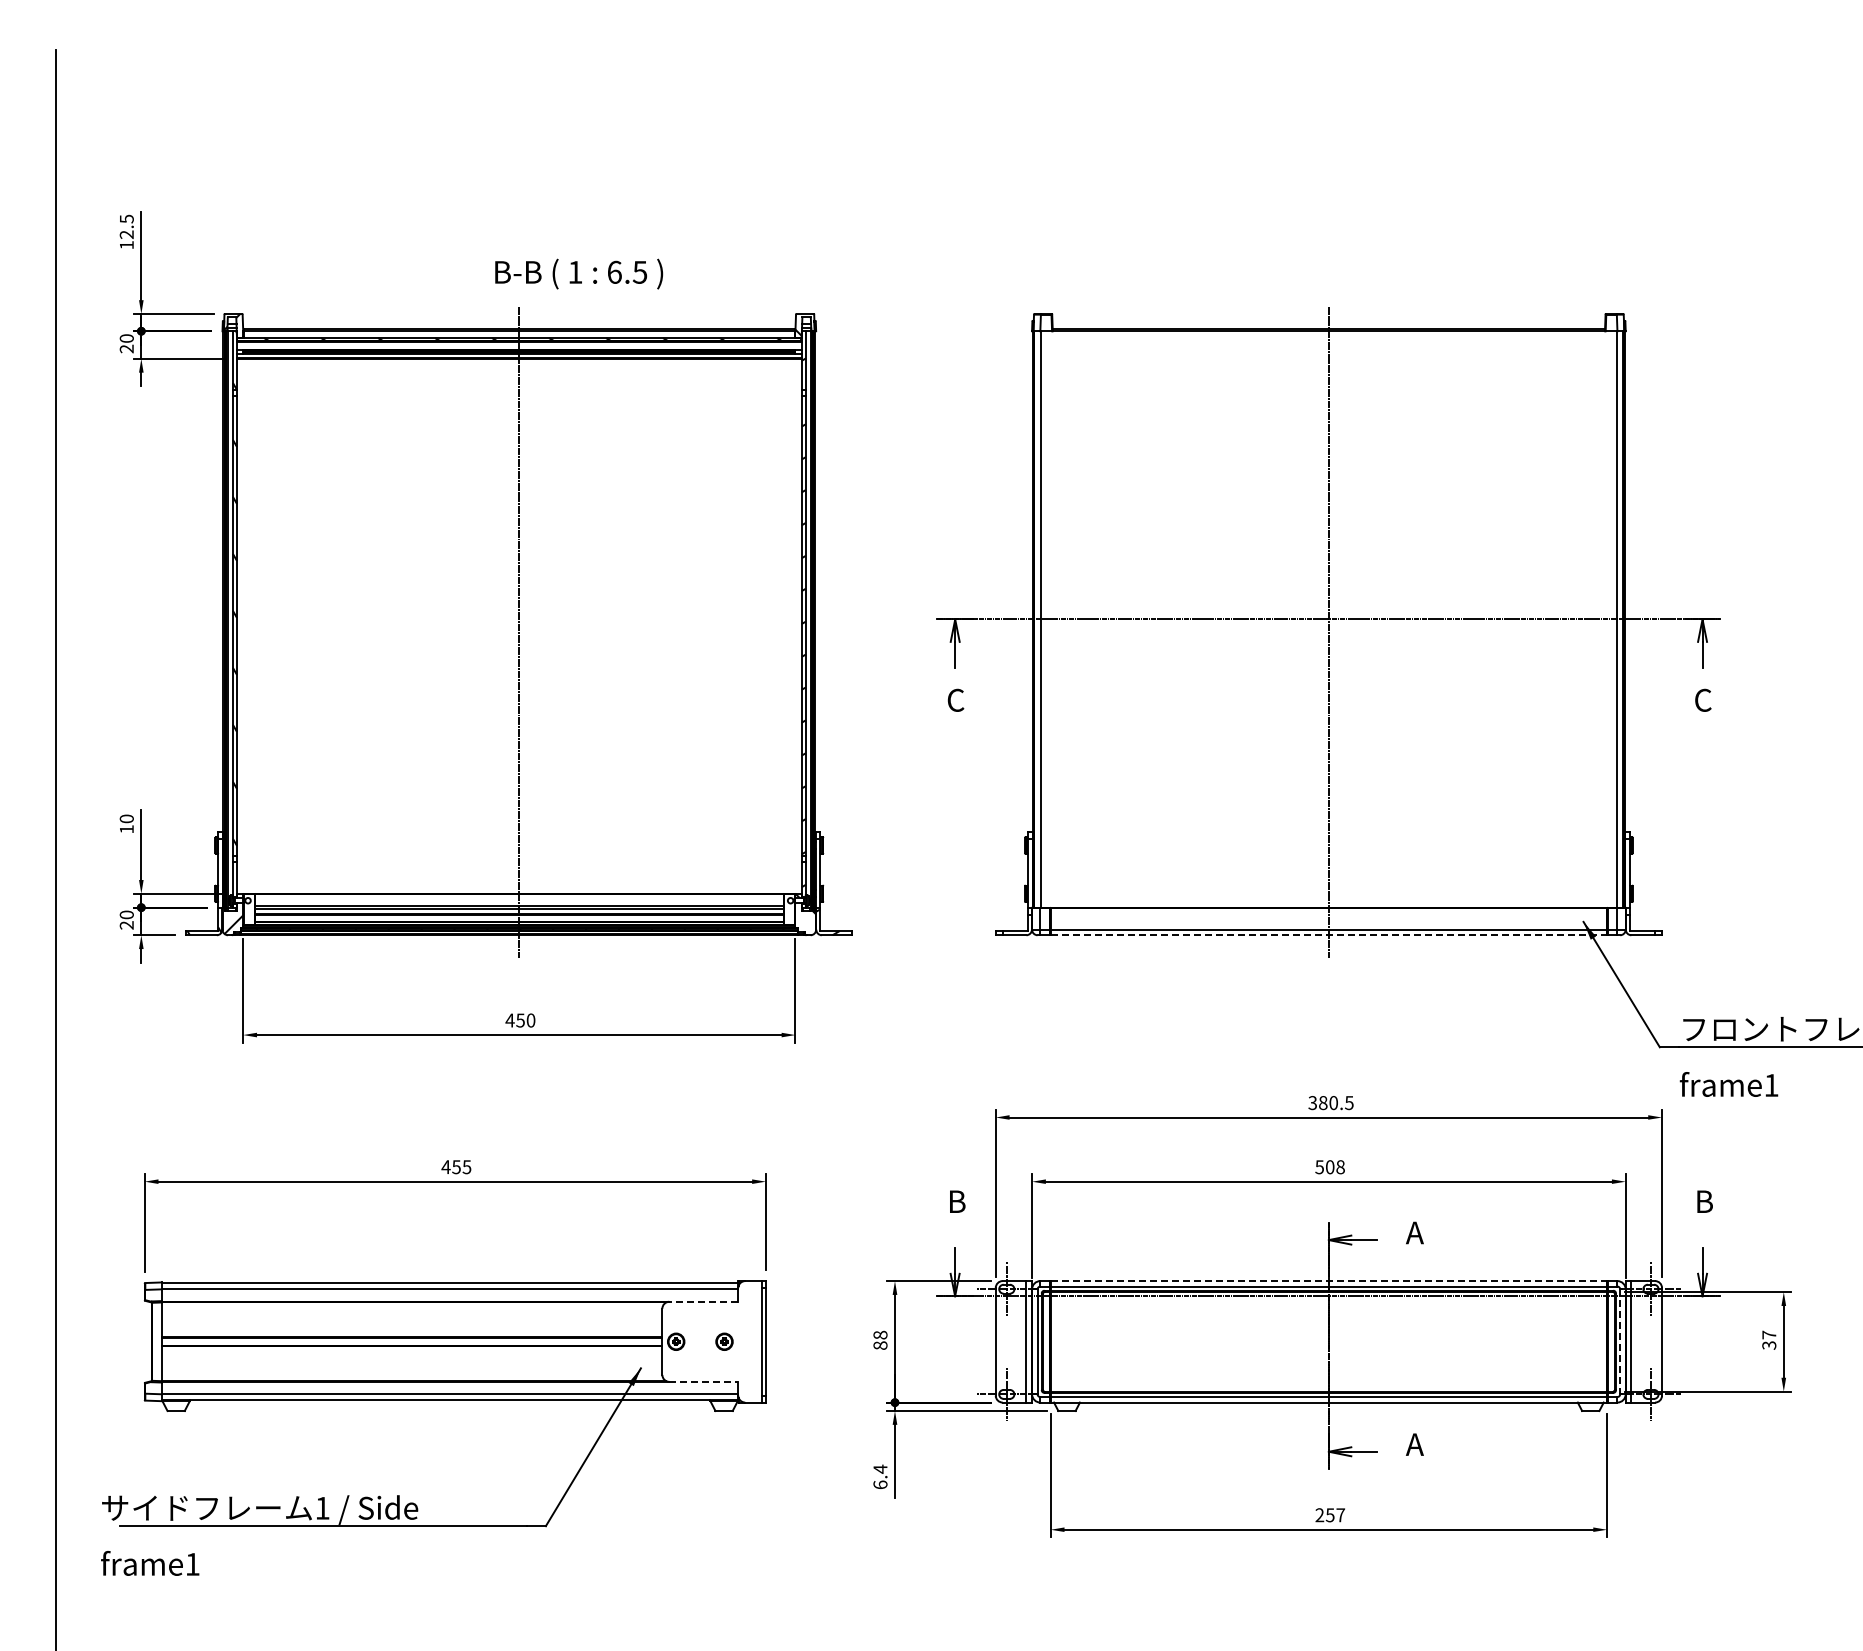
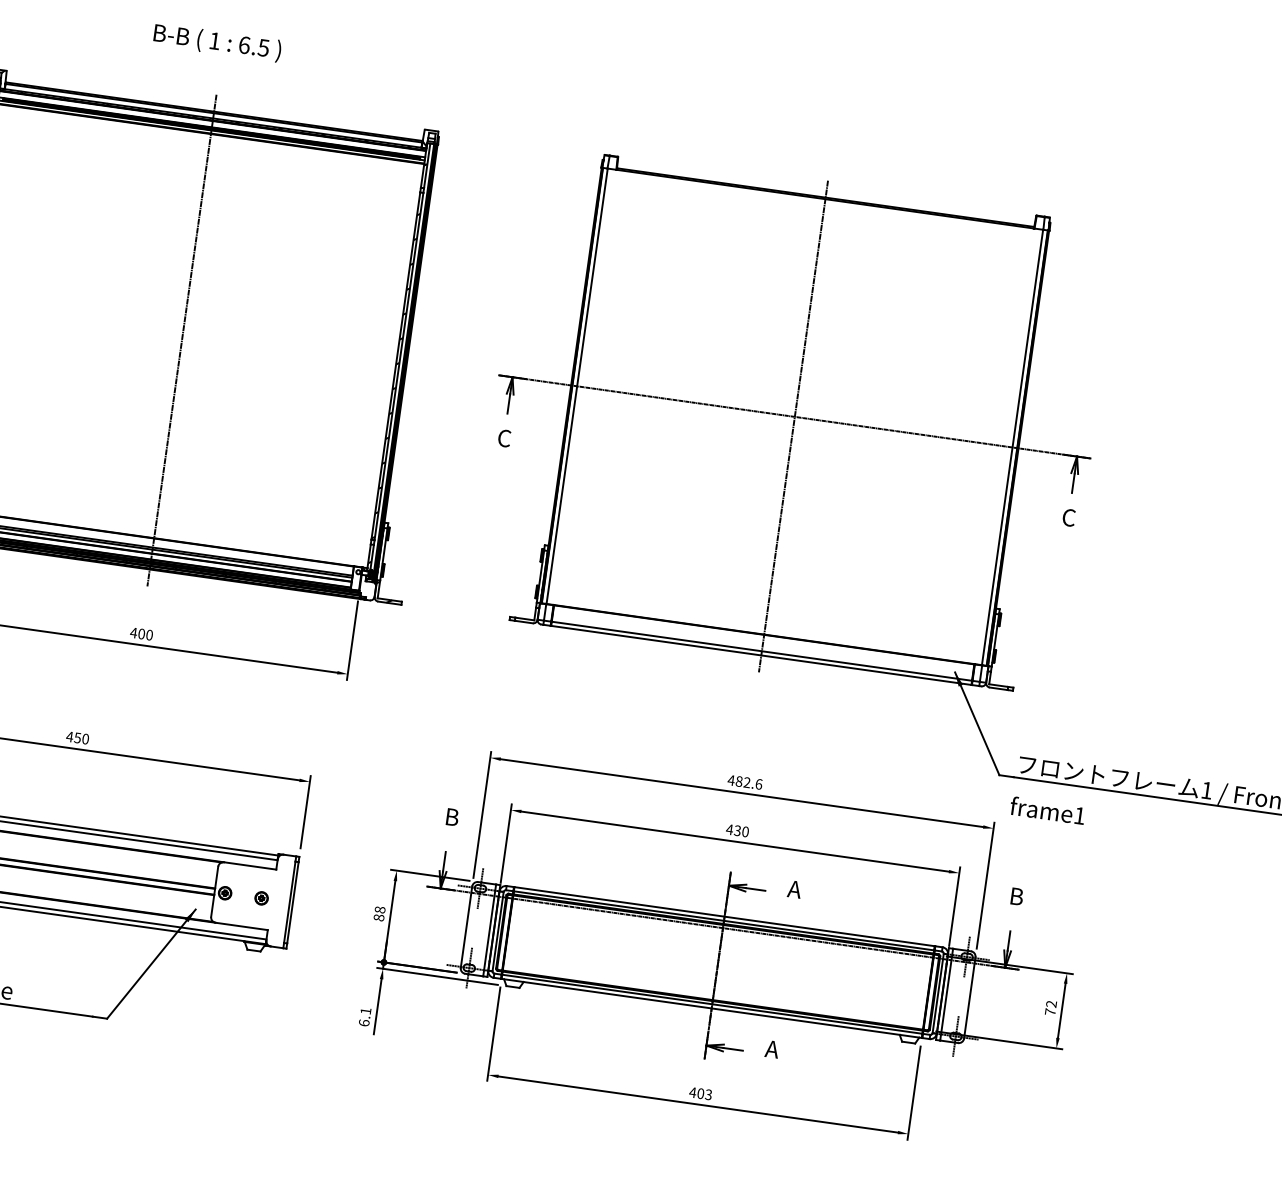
text: (579, 273) -> (217, 42), moved
line: (1329, 935) -> (761, 655), dashed -> solid
text: (520, 1020) -> (141, 634), 450 -> 400
text: (1330, 1103) -> (744, 782), 380.5 -> 482.6
text: (466, 1167) -> (85, 739), 455 -> 450
text: (1329, 1167) -> (737, 830), 508 -> 430
line: (1329, 1281) -> (725, 917), dashed -> solid
line: (703, 1301) -> (250, 865), dashed -> solid
text: (1769, 1339) -> (1051, 1007), 37 -> 72
line: (1620, 1342) -> (938, 994), dashed -> solid
line: (703, 1381) -> (241, 926), dashed -> solid
text: (880, 1468) -> (366, 1010), 6.4 -> 6.1
text: (1330, 1515) -> (700, 1093), 257 -> 403

